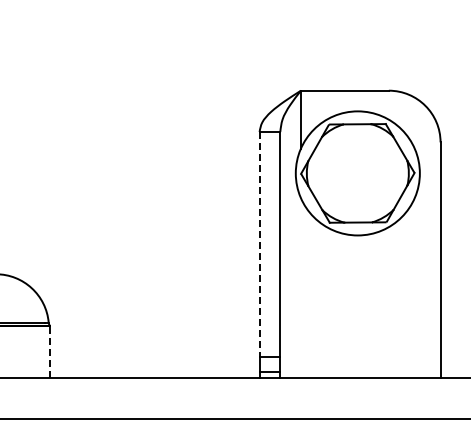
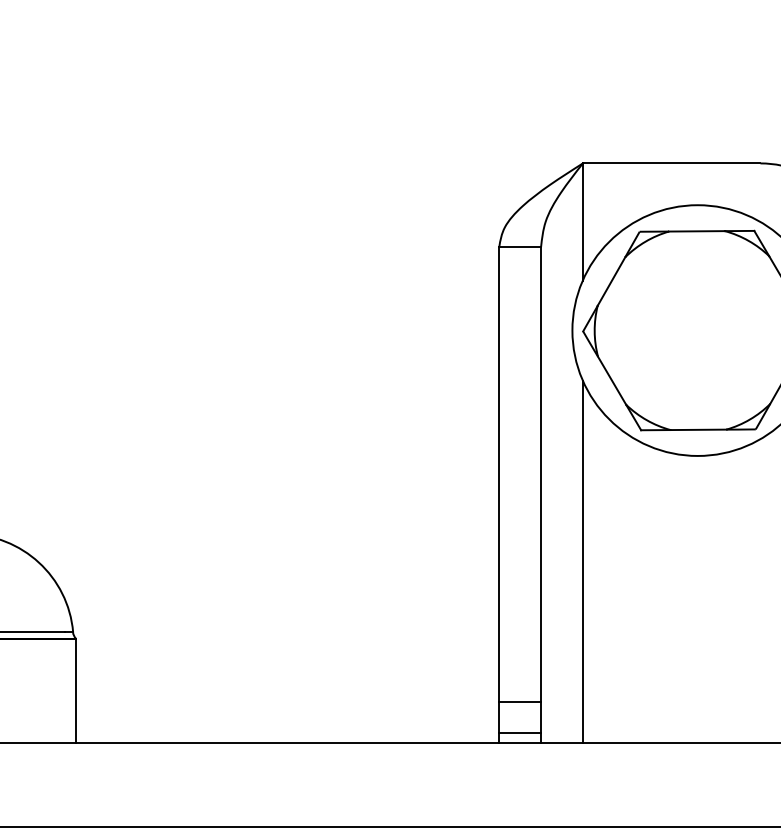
line: (259, 244) -> (499, 474), dashed -> solid
line: (300, 287) -> (581, 561), added
line: (50, 351) -> (76, 690), dashed -> solid

